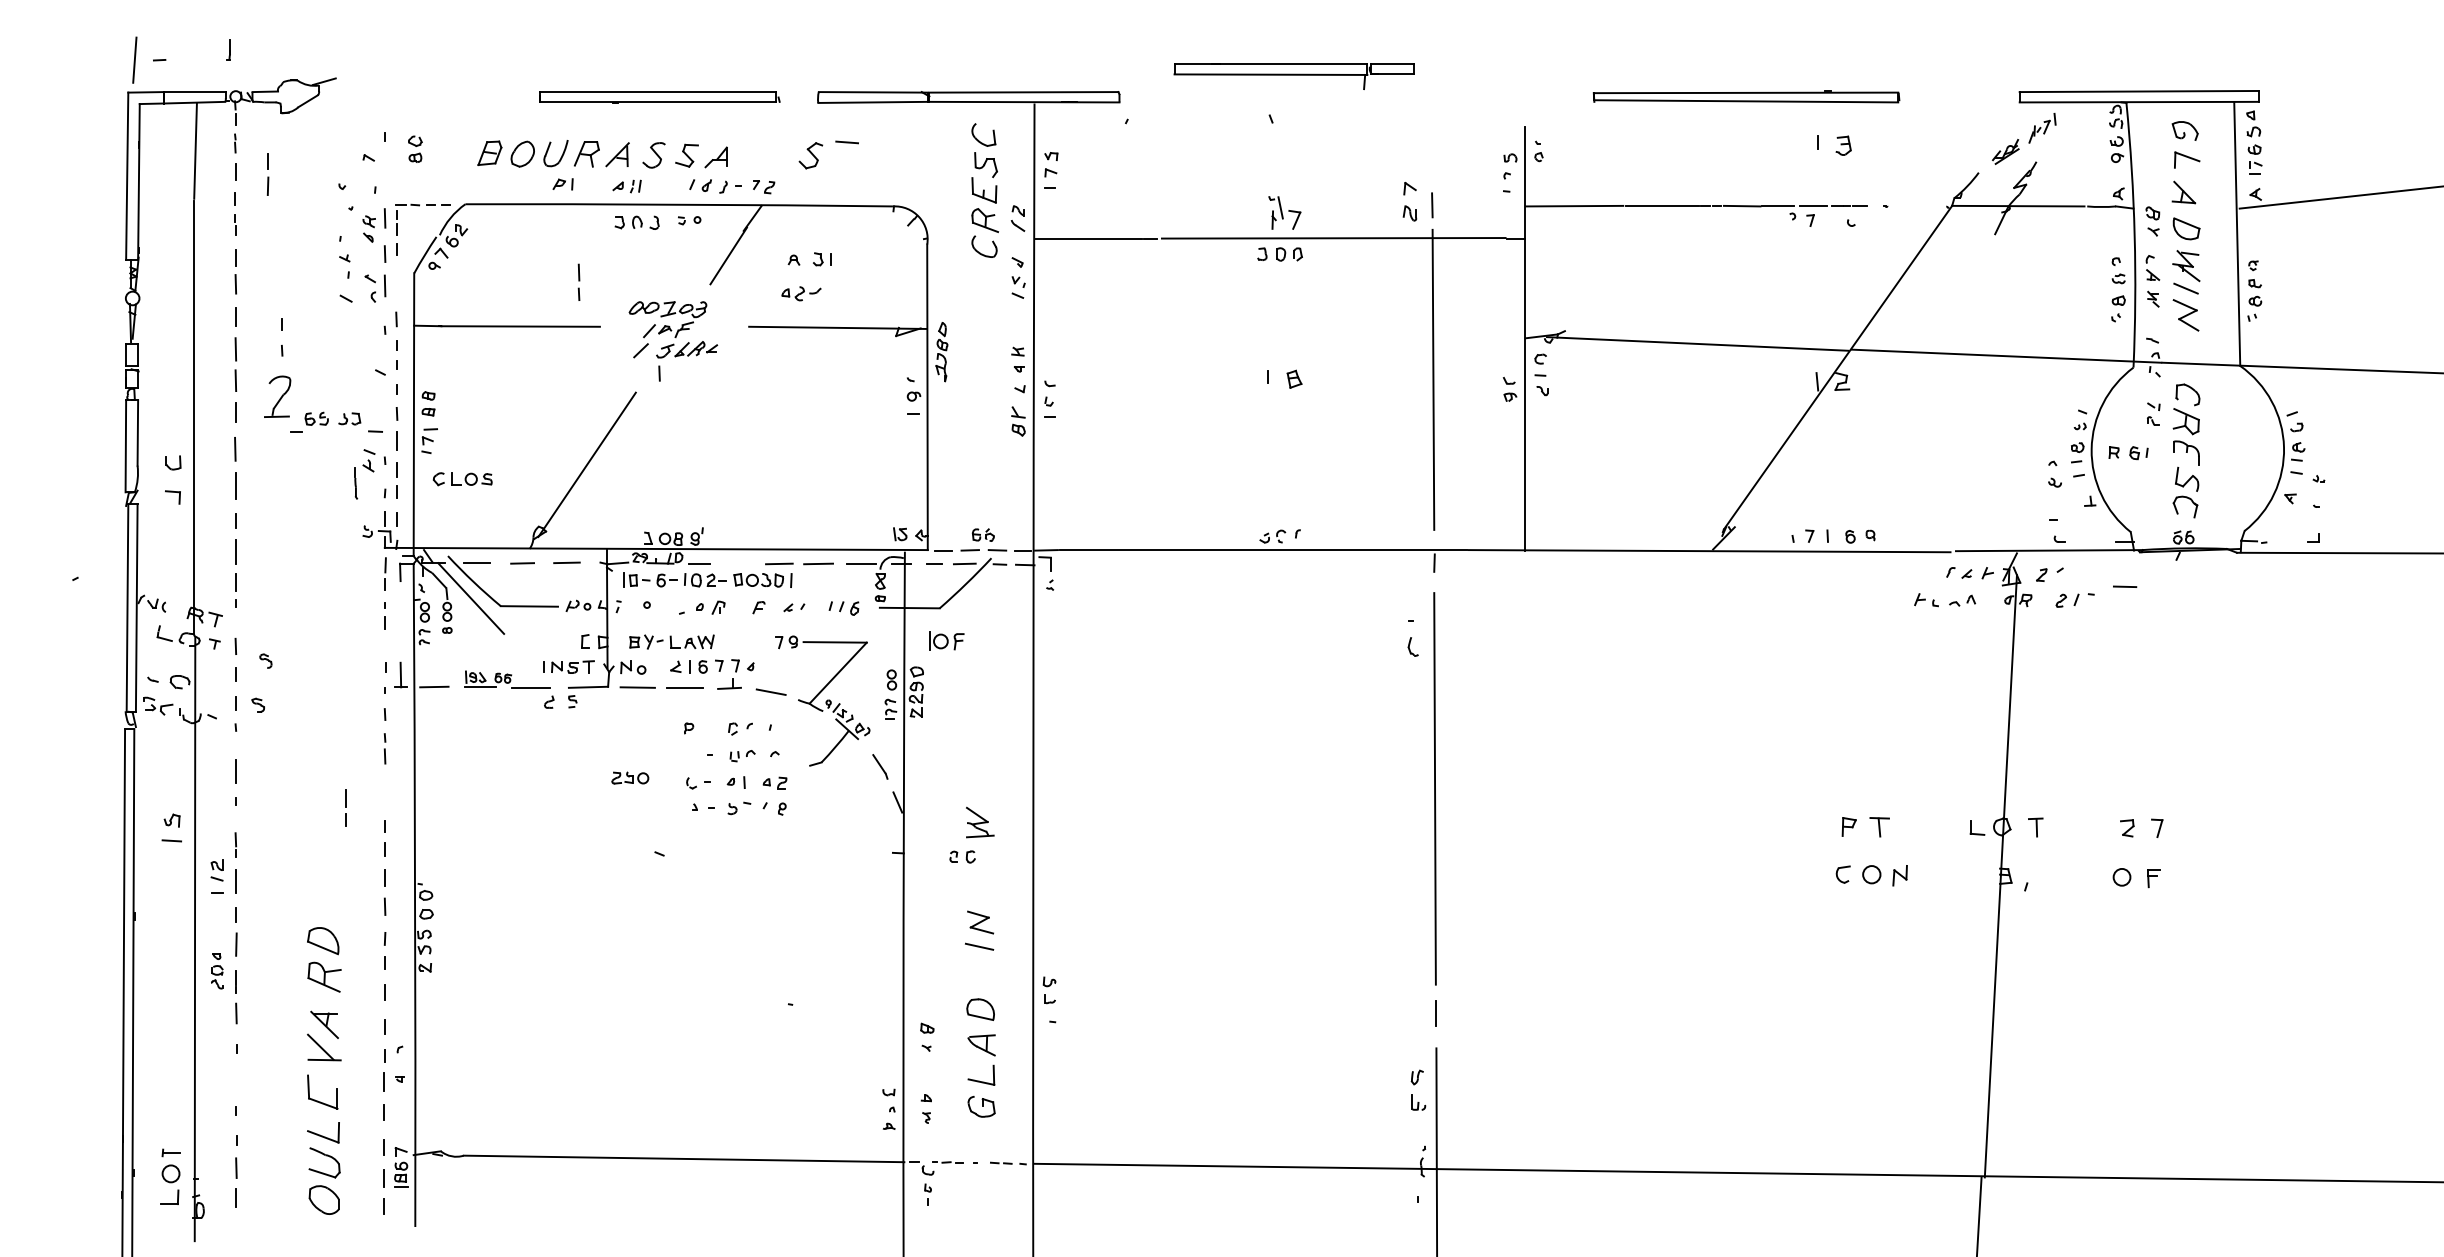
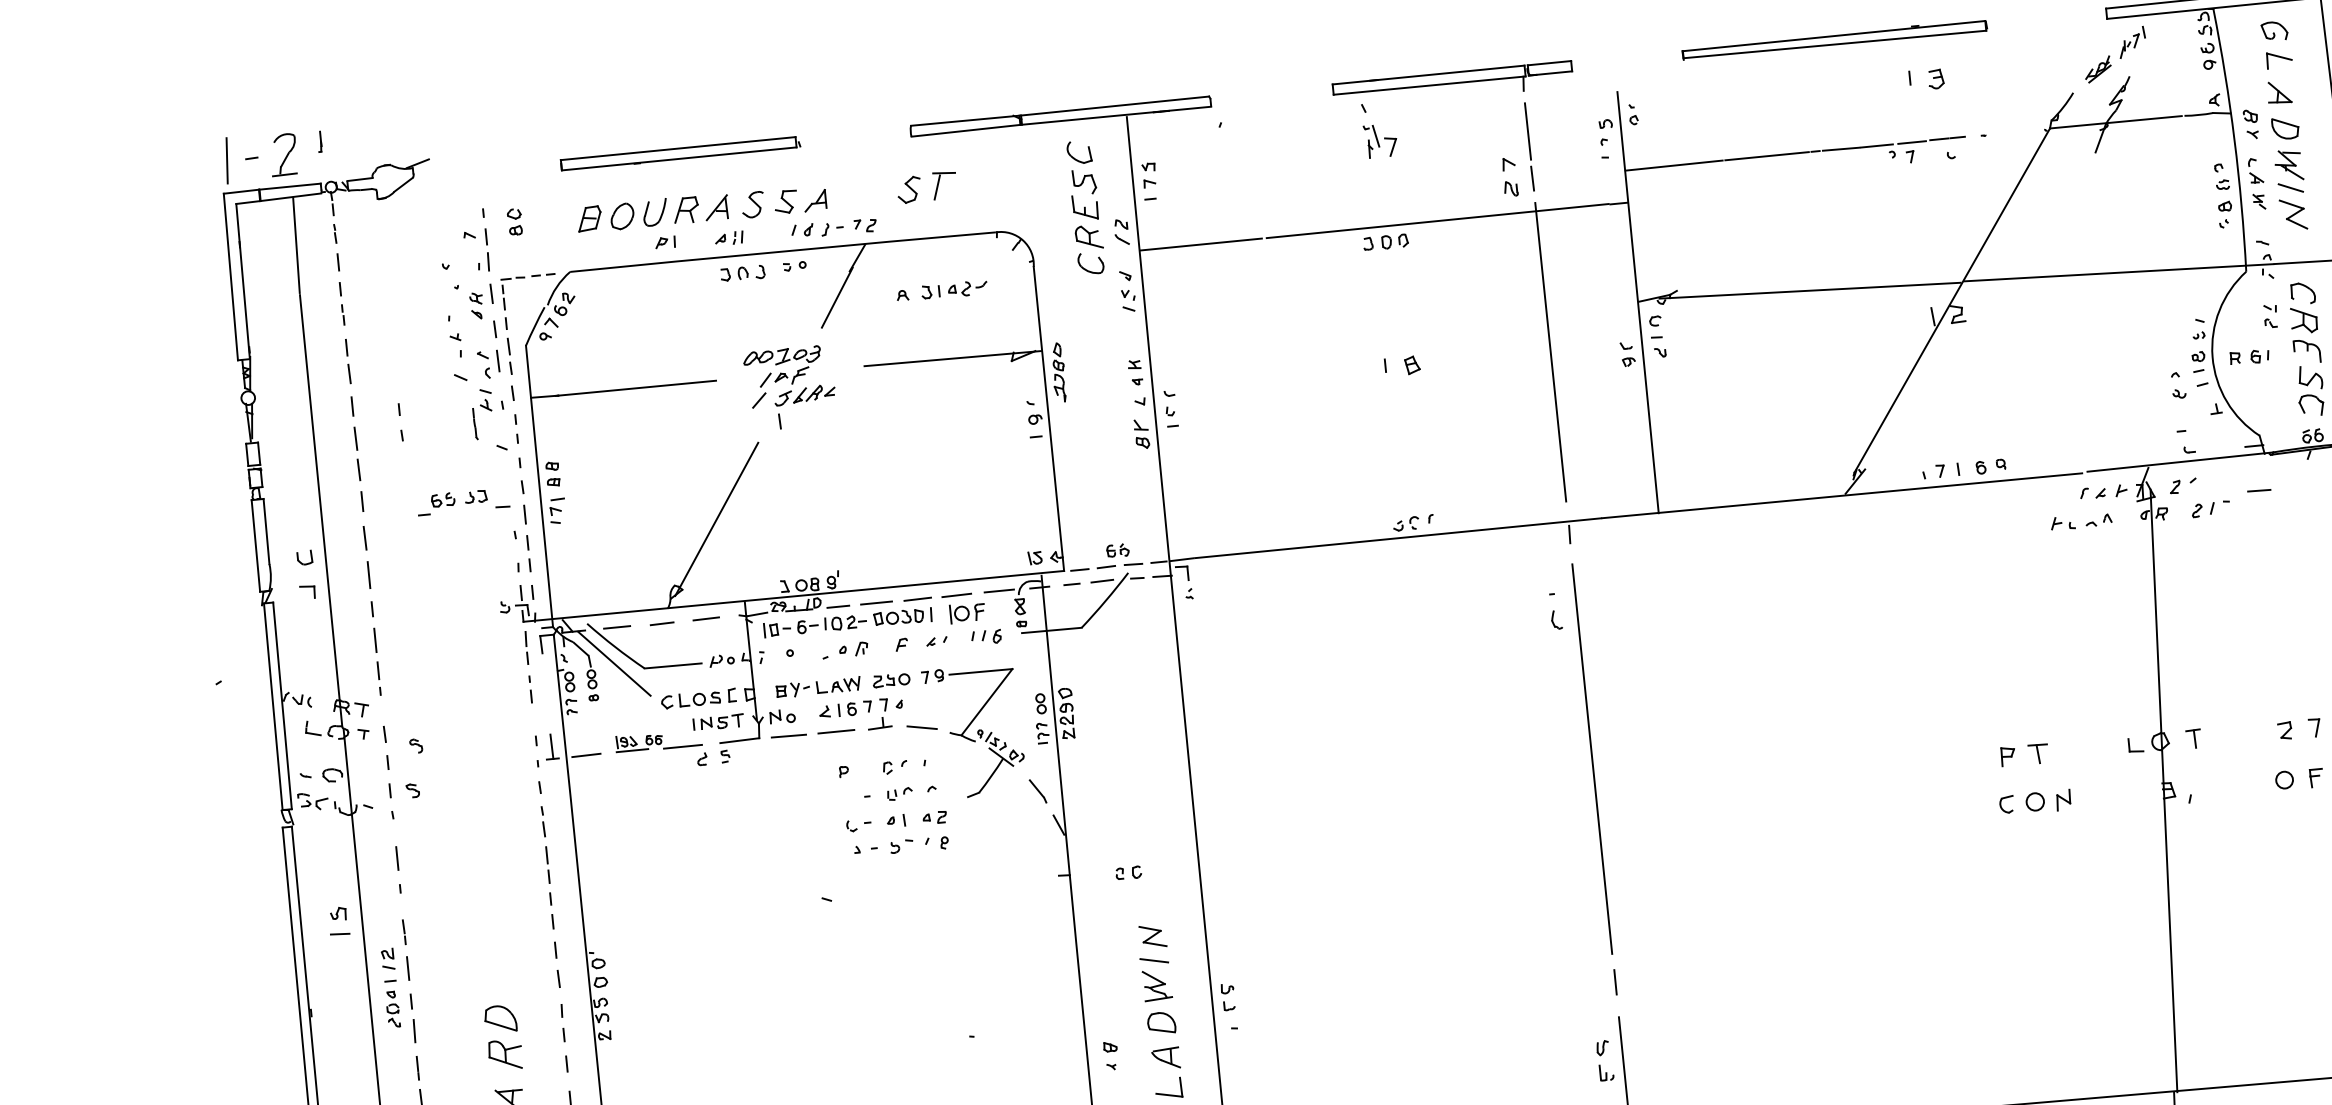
part: (1293, 76) -> (1452, 85), moved
part: (659, 97) -> (680, 153), moved
line: (838, 155) -> (936, 186), added
line: (1432, 157) -> (1528, 131), added
part: (267, 174) -> (486, 250), moved
part: (1284, 212) -> (1380, 140), moved
part: (578, 281) -> (509, 355), moved
part: (801, 293) -> (967, 288), moved
part: (277, 396) -> (283, 154), moved
part: (366, 468) -> (484, 408), moved
part: (462, 479) -> (690, 700), moved
line: (737, 563) -> (876, 602), added
part: (946, 640) -> (967, 612), moved
part: (630, 777) -> (891, 679), moved
line: (345, 807) -> (546, 864), moved
part: (980, 822) -> (1157, 985), moved
part: (217, 971) -> (393, 1009), moved

